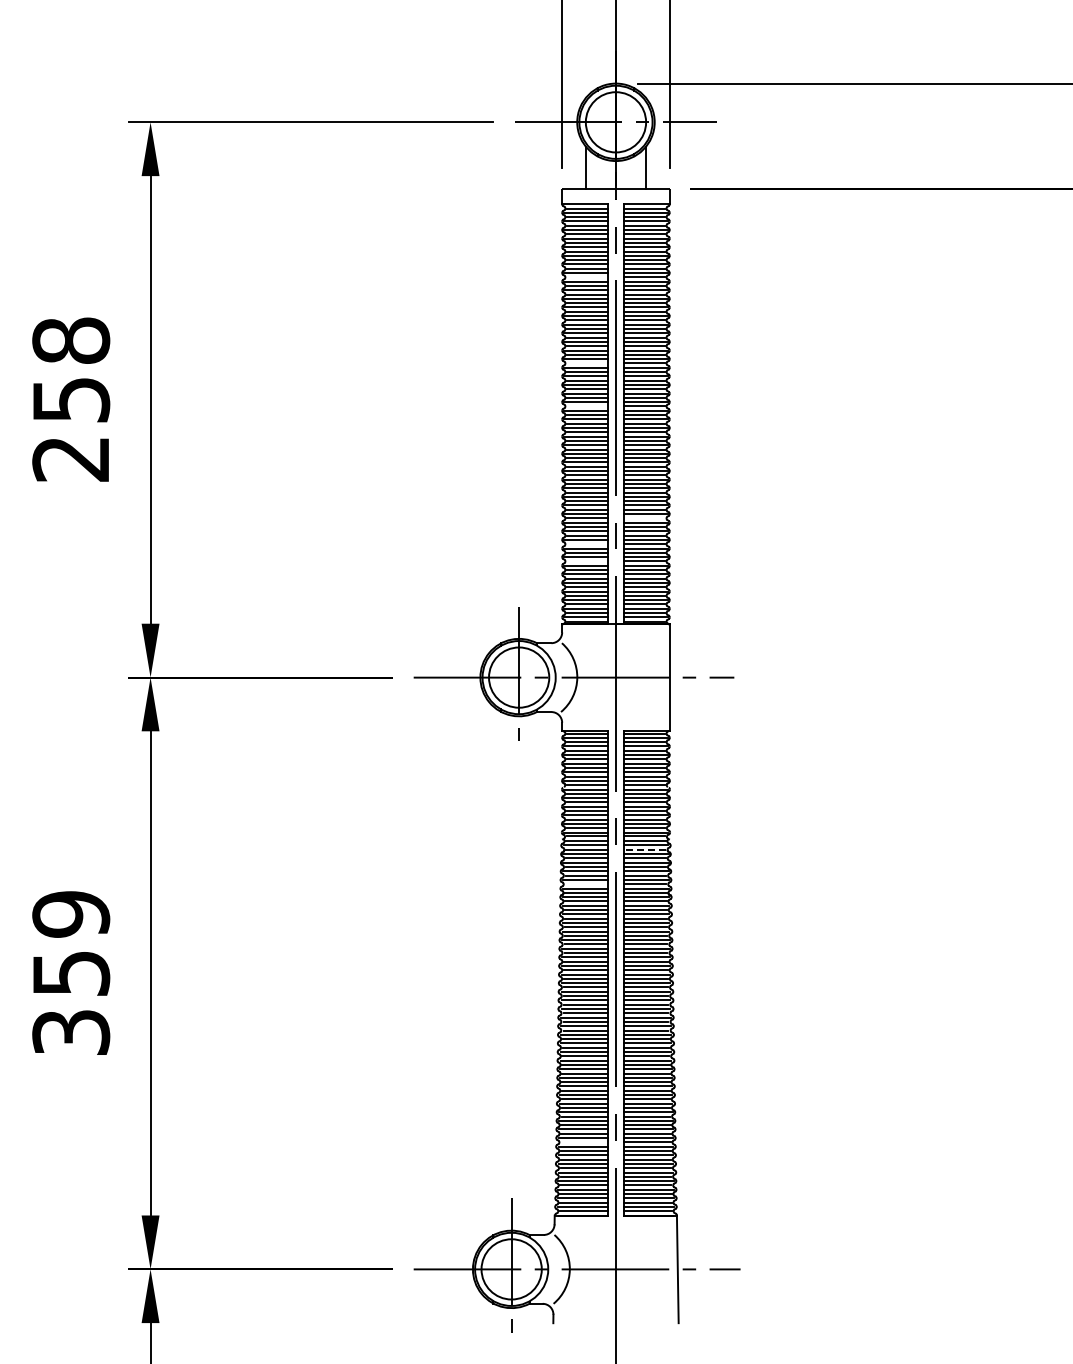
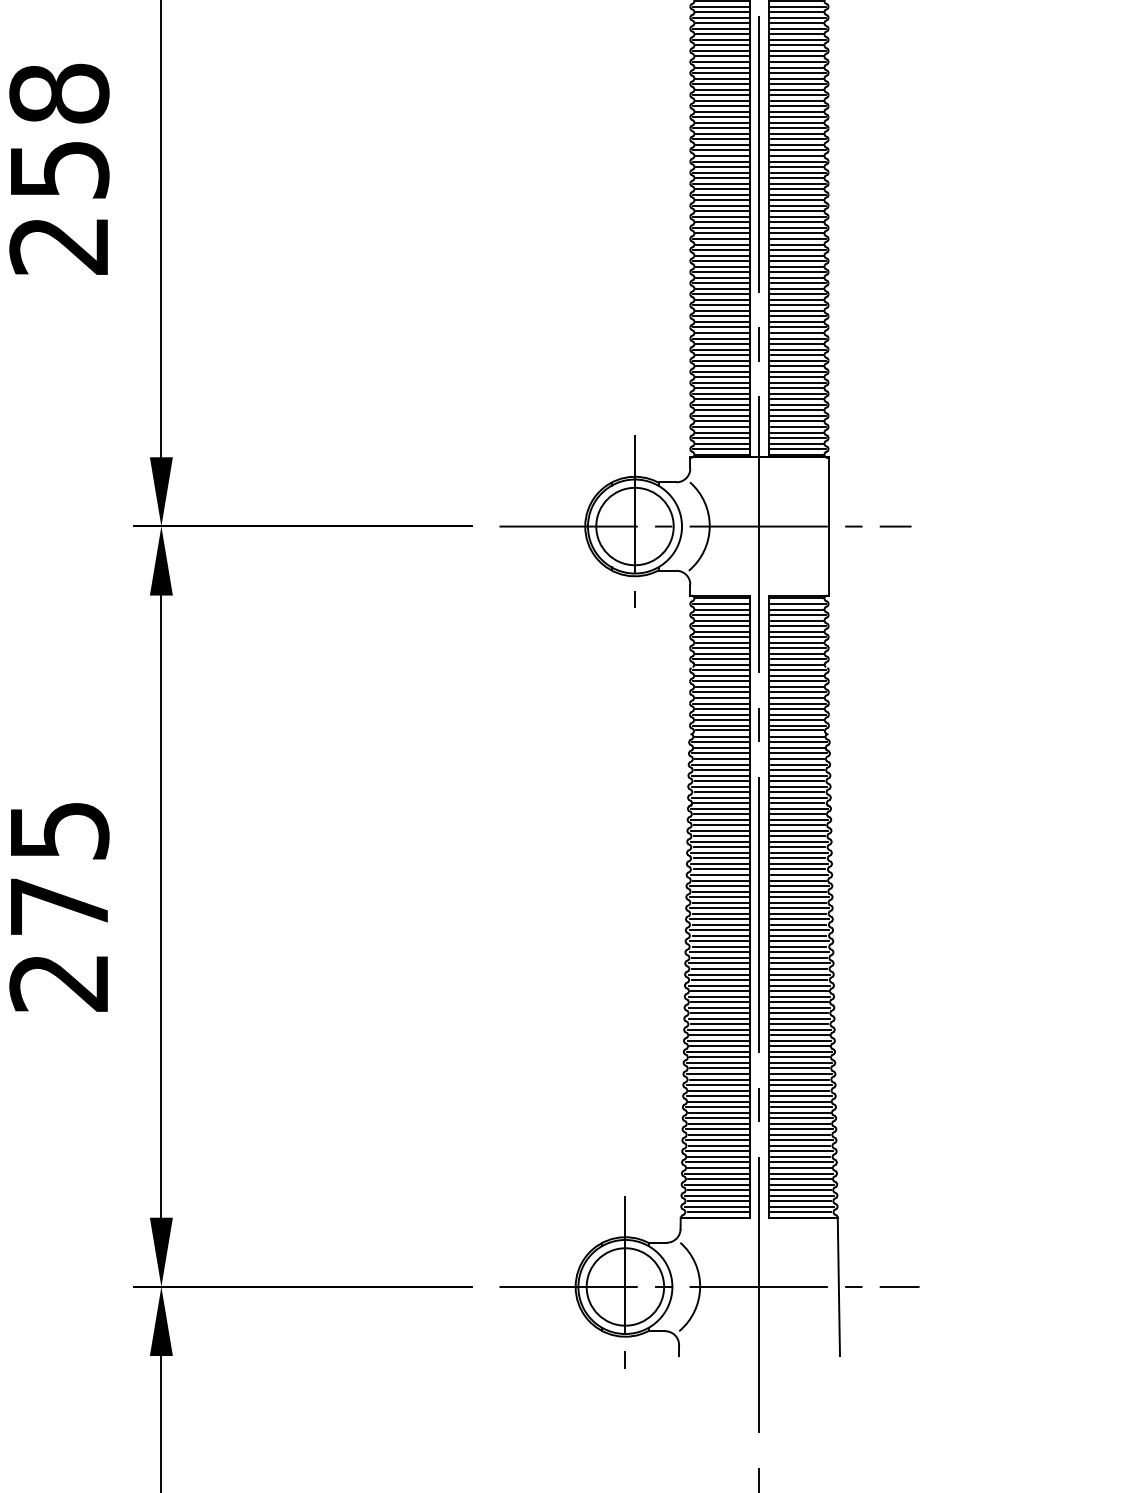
line: (587, 277) -> (722, 12), added
line: (587, 363) -> (722, 122), added
line: (587, 406) -> (722, 178), added
line: (644, 518) -> (796, 322), added
line: (587, 544) -> (722, 355), added
line: (587, 561) -> (722, 377), added
line: (644, 849) -> (796, 747), dashed -> solid
line: (586, 884) -> (721, 792), added
text: (71, 973) -> (59, 906), 359 -> 275
line: (584, 1142) -> (718, 1123), added

